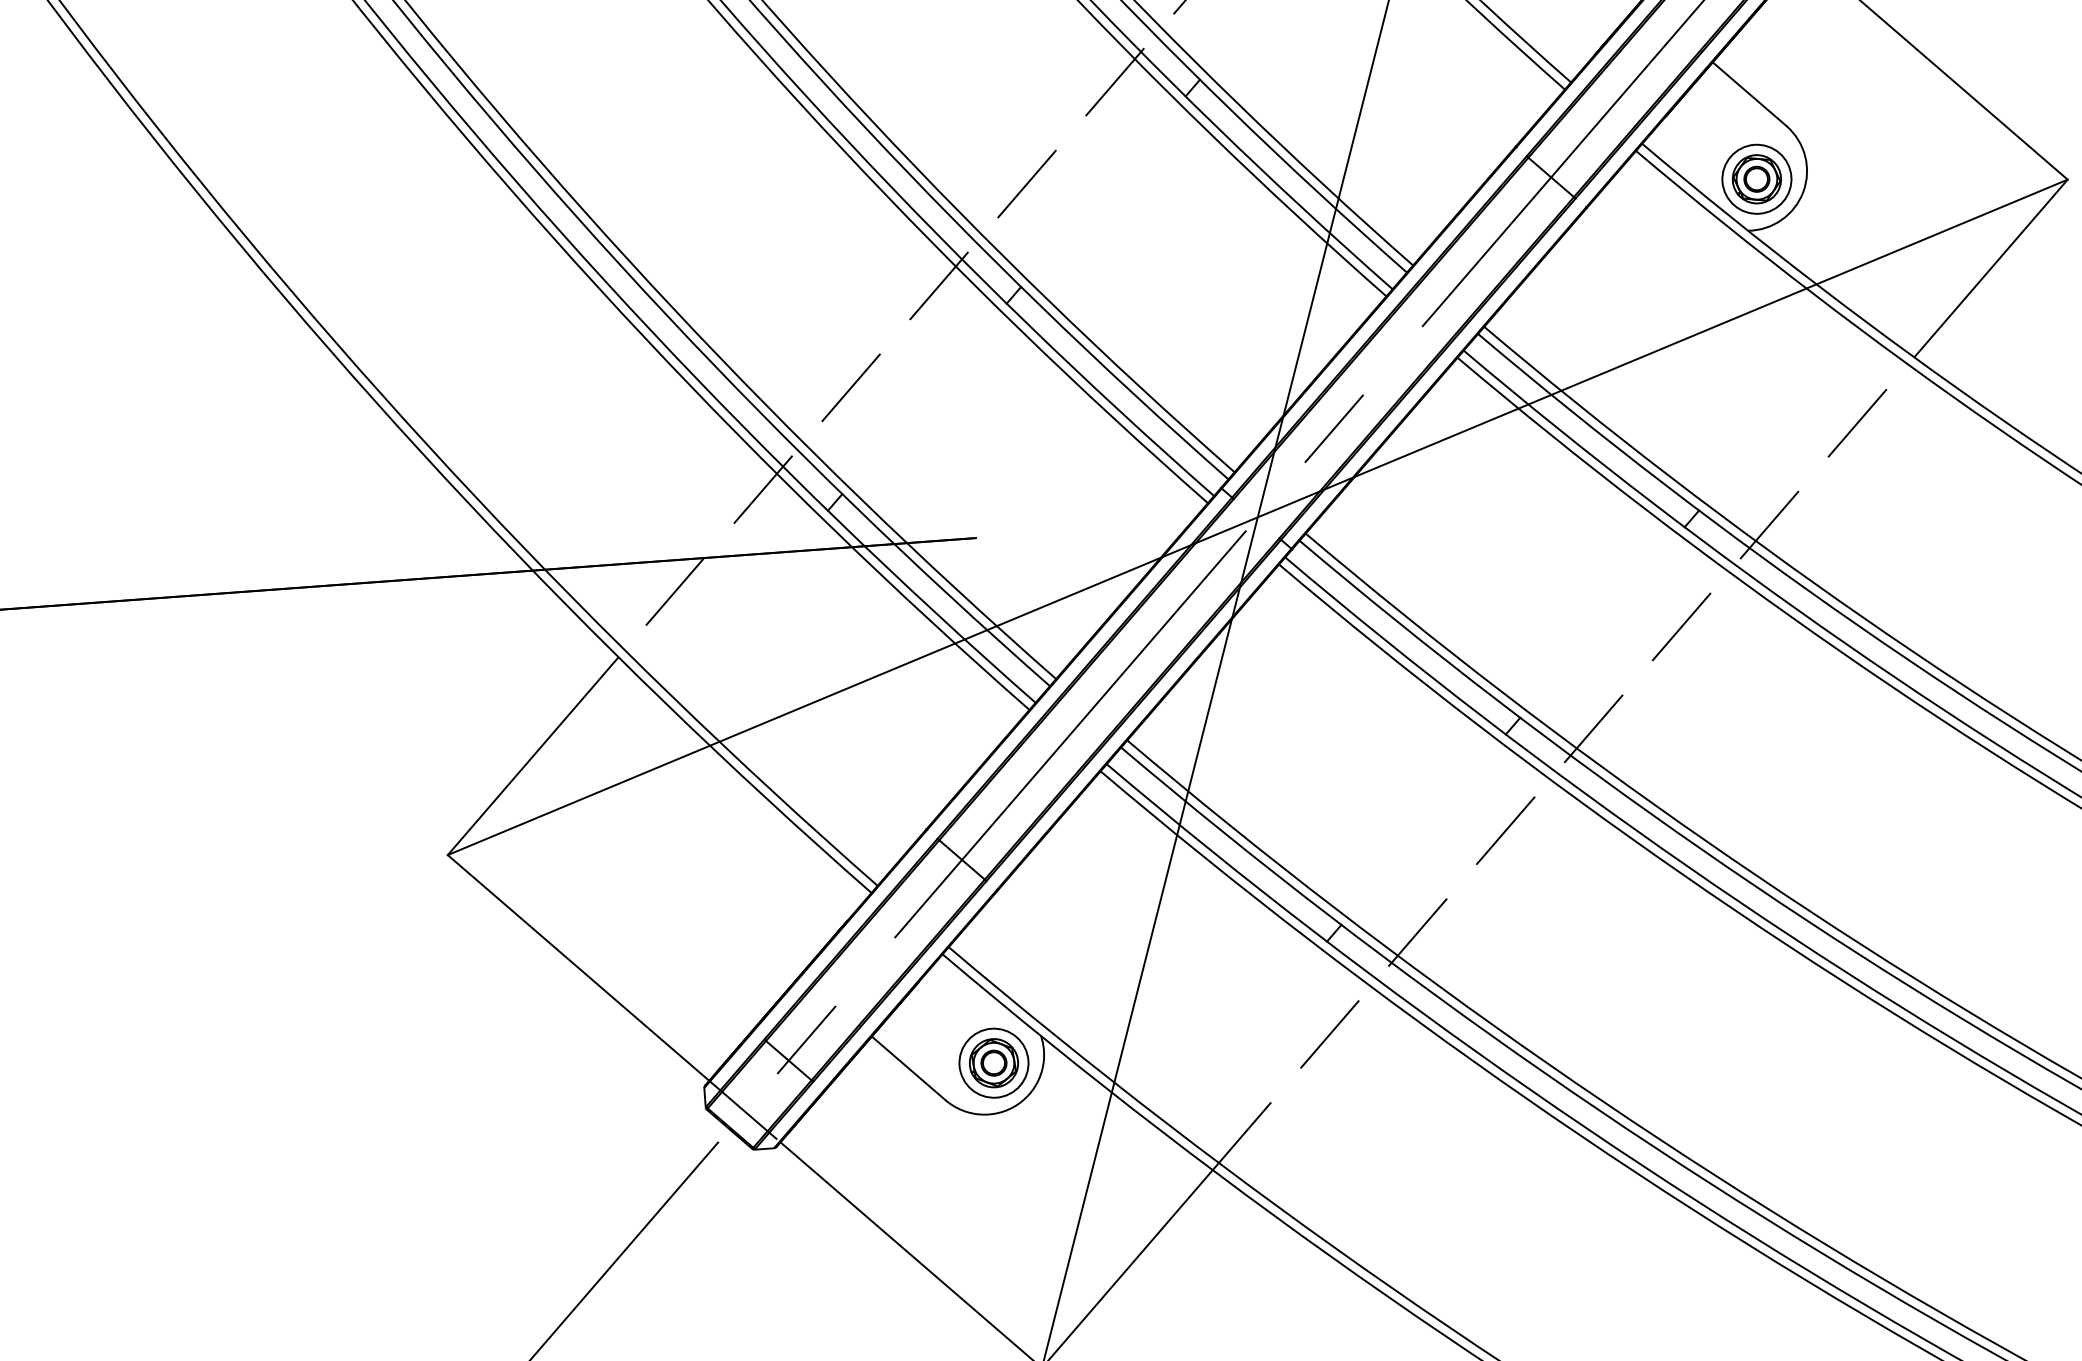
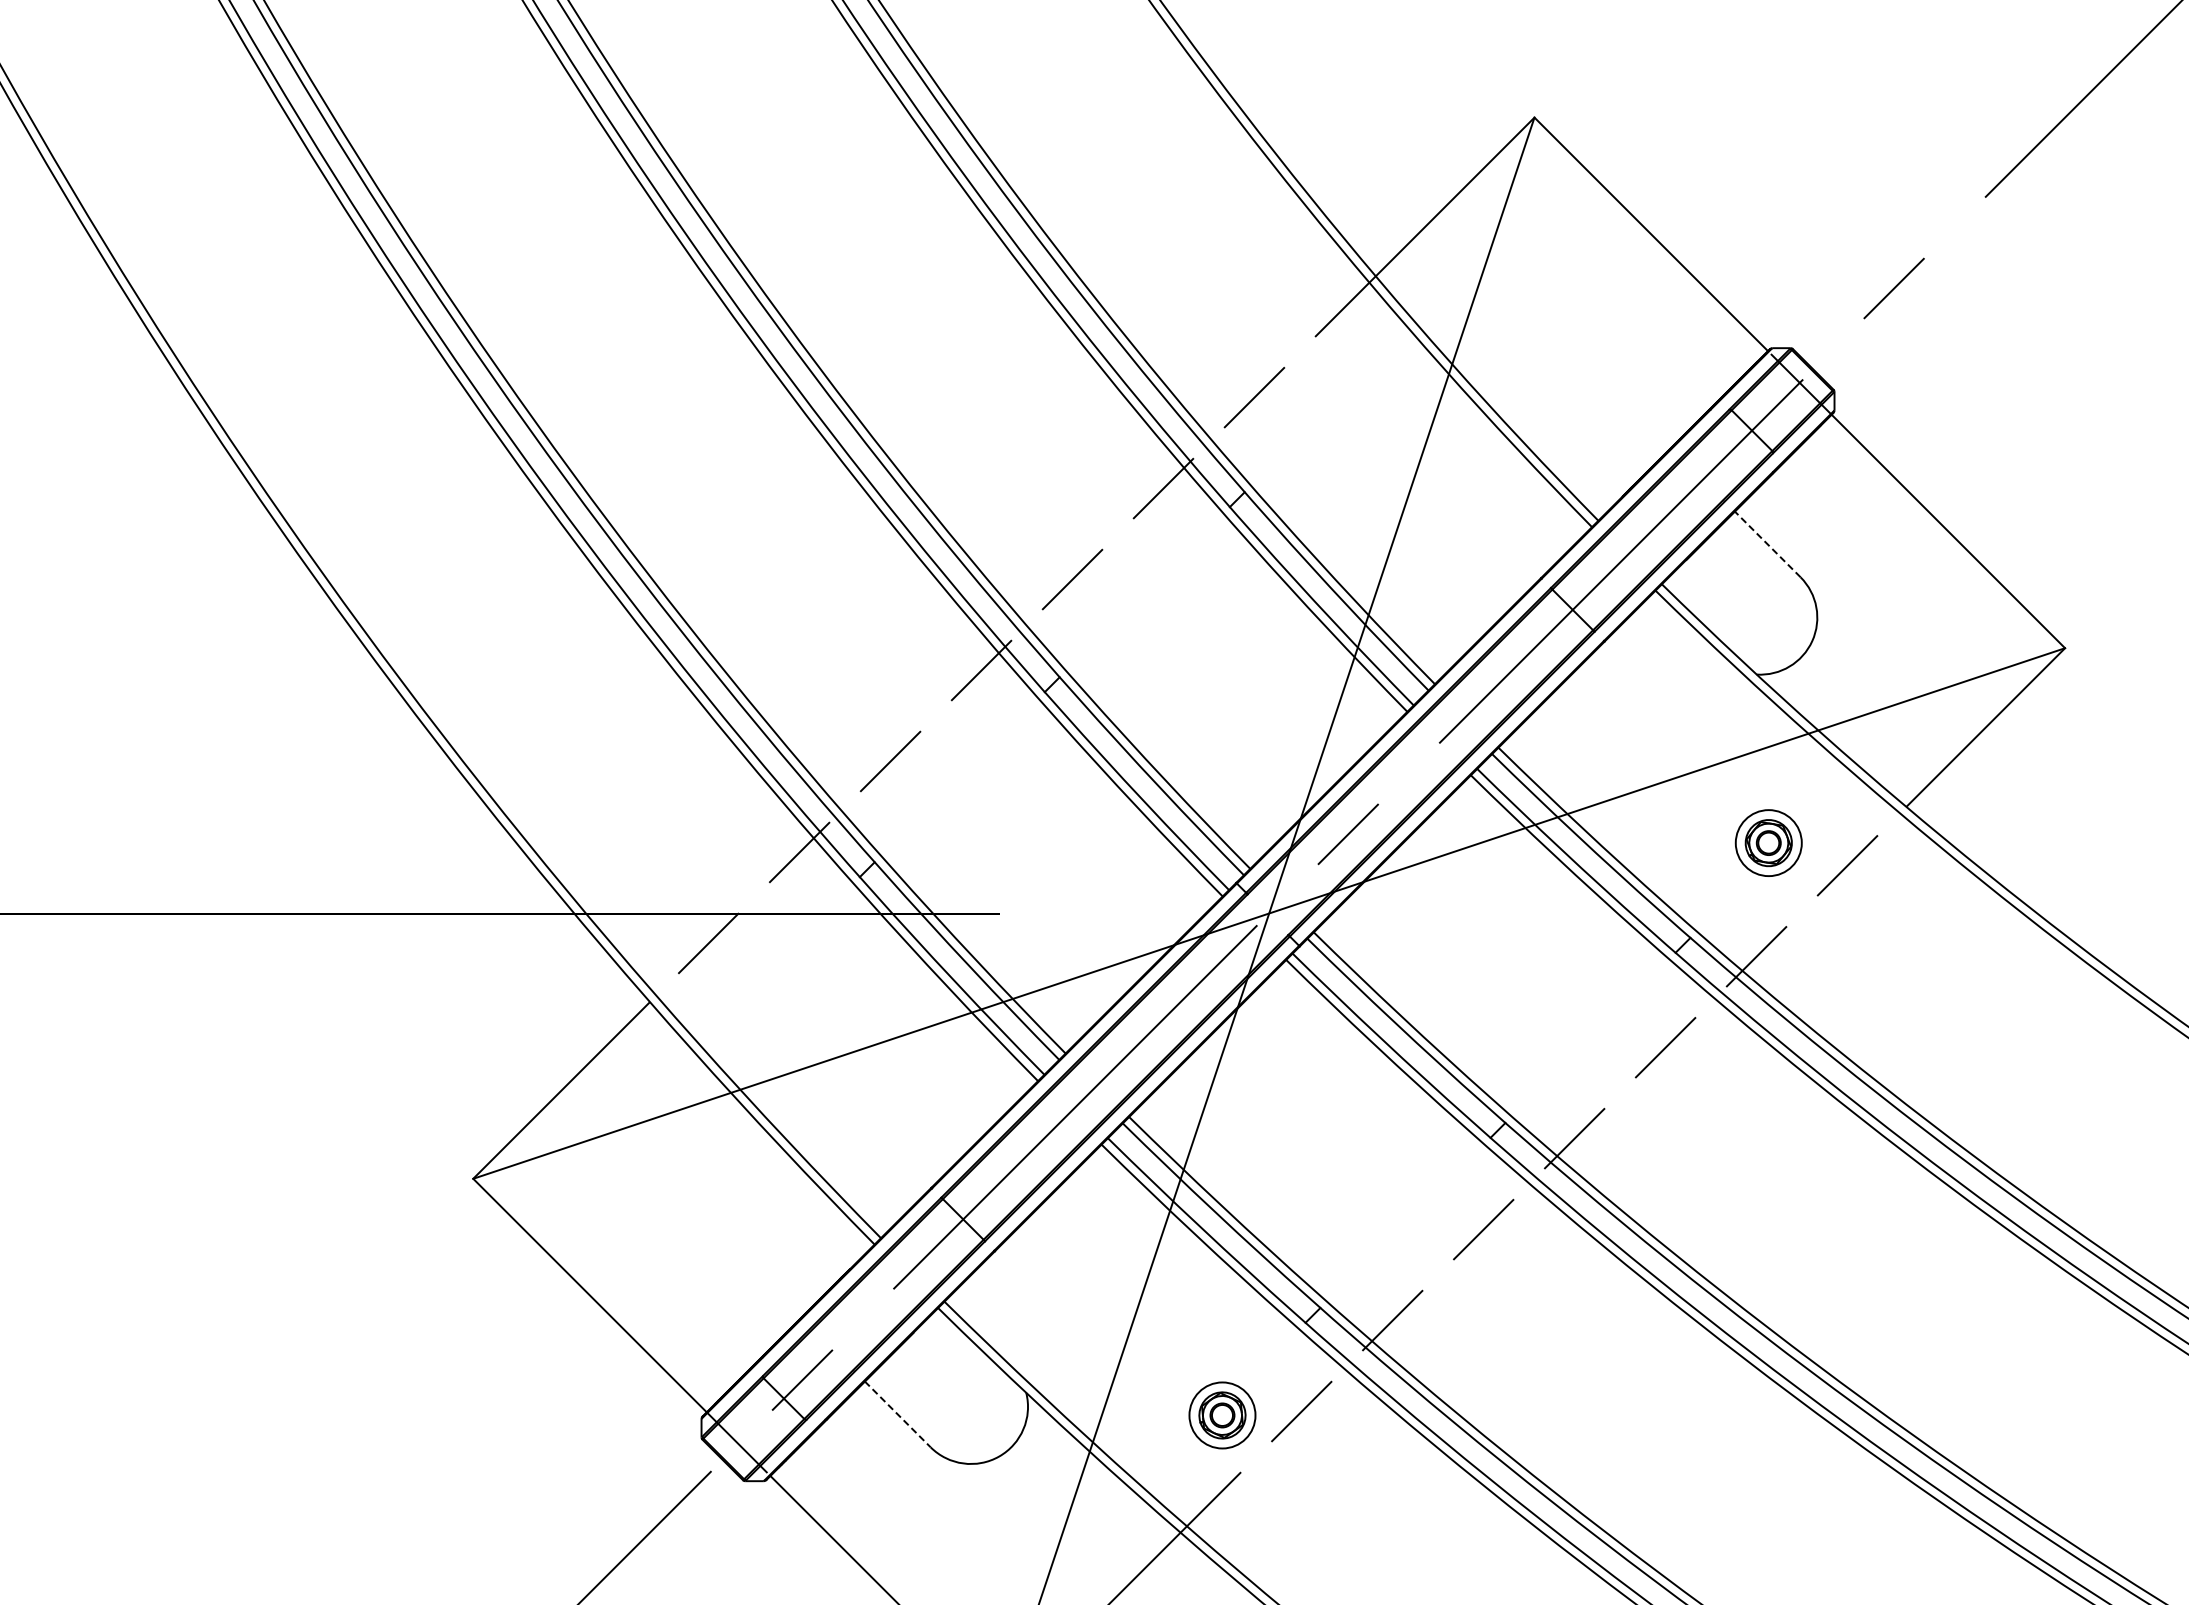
line: (1749, 94) -> (1767, 544), solid -> dashed
part: (1756, 178) -> (1768, 842), moved
part: (994, 1063) -> (1222, 1415), moved
line: (908, 1068) -> (897, 1414), solid -> dashed

